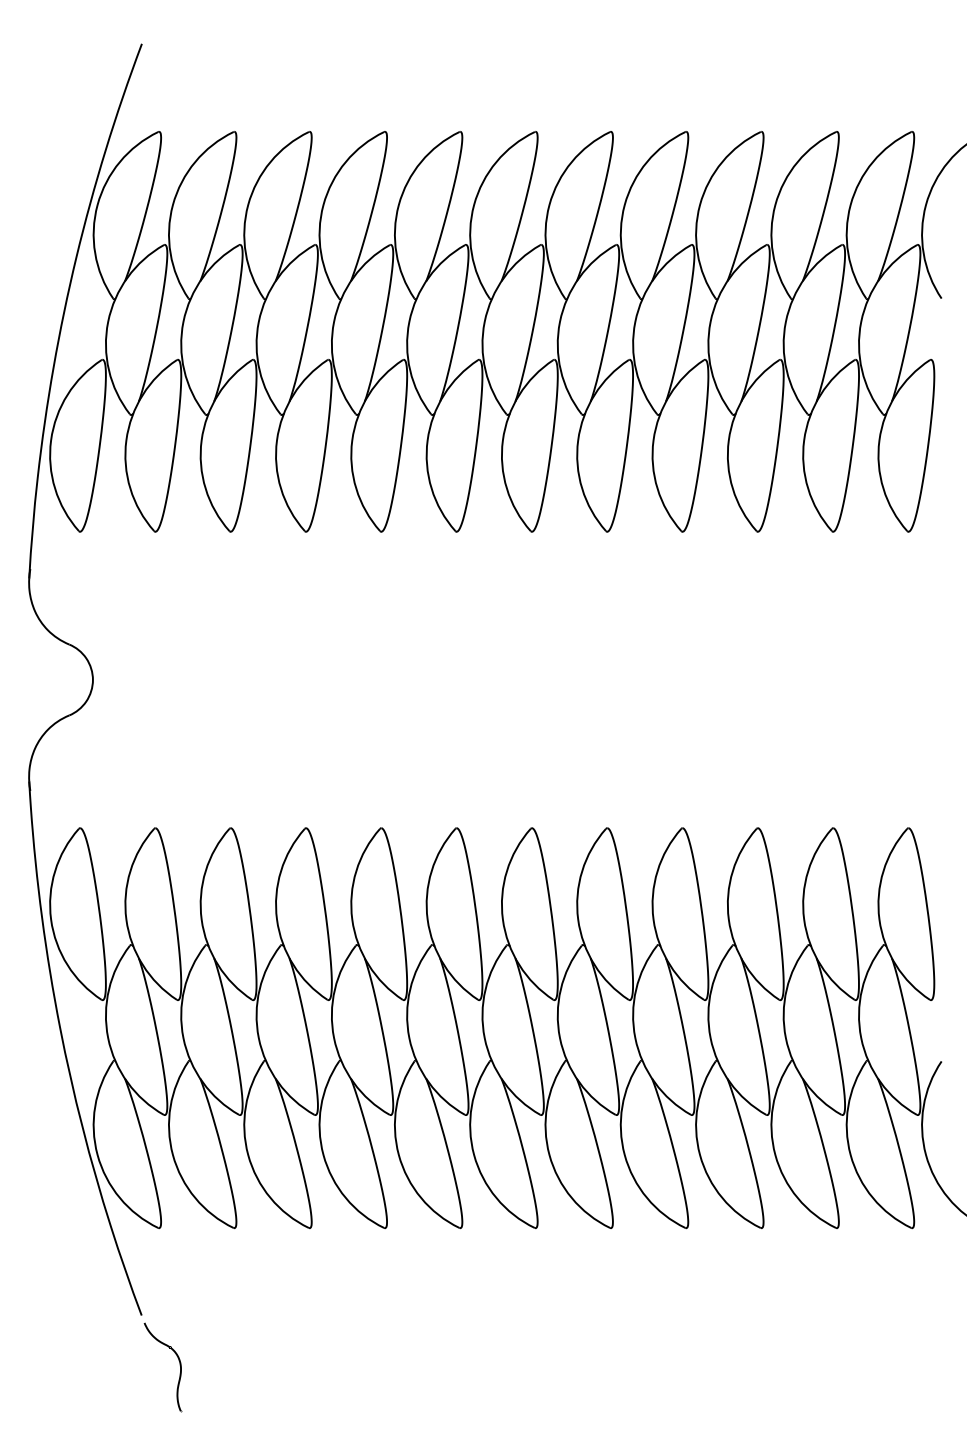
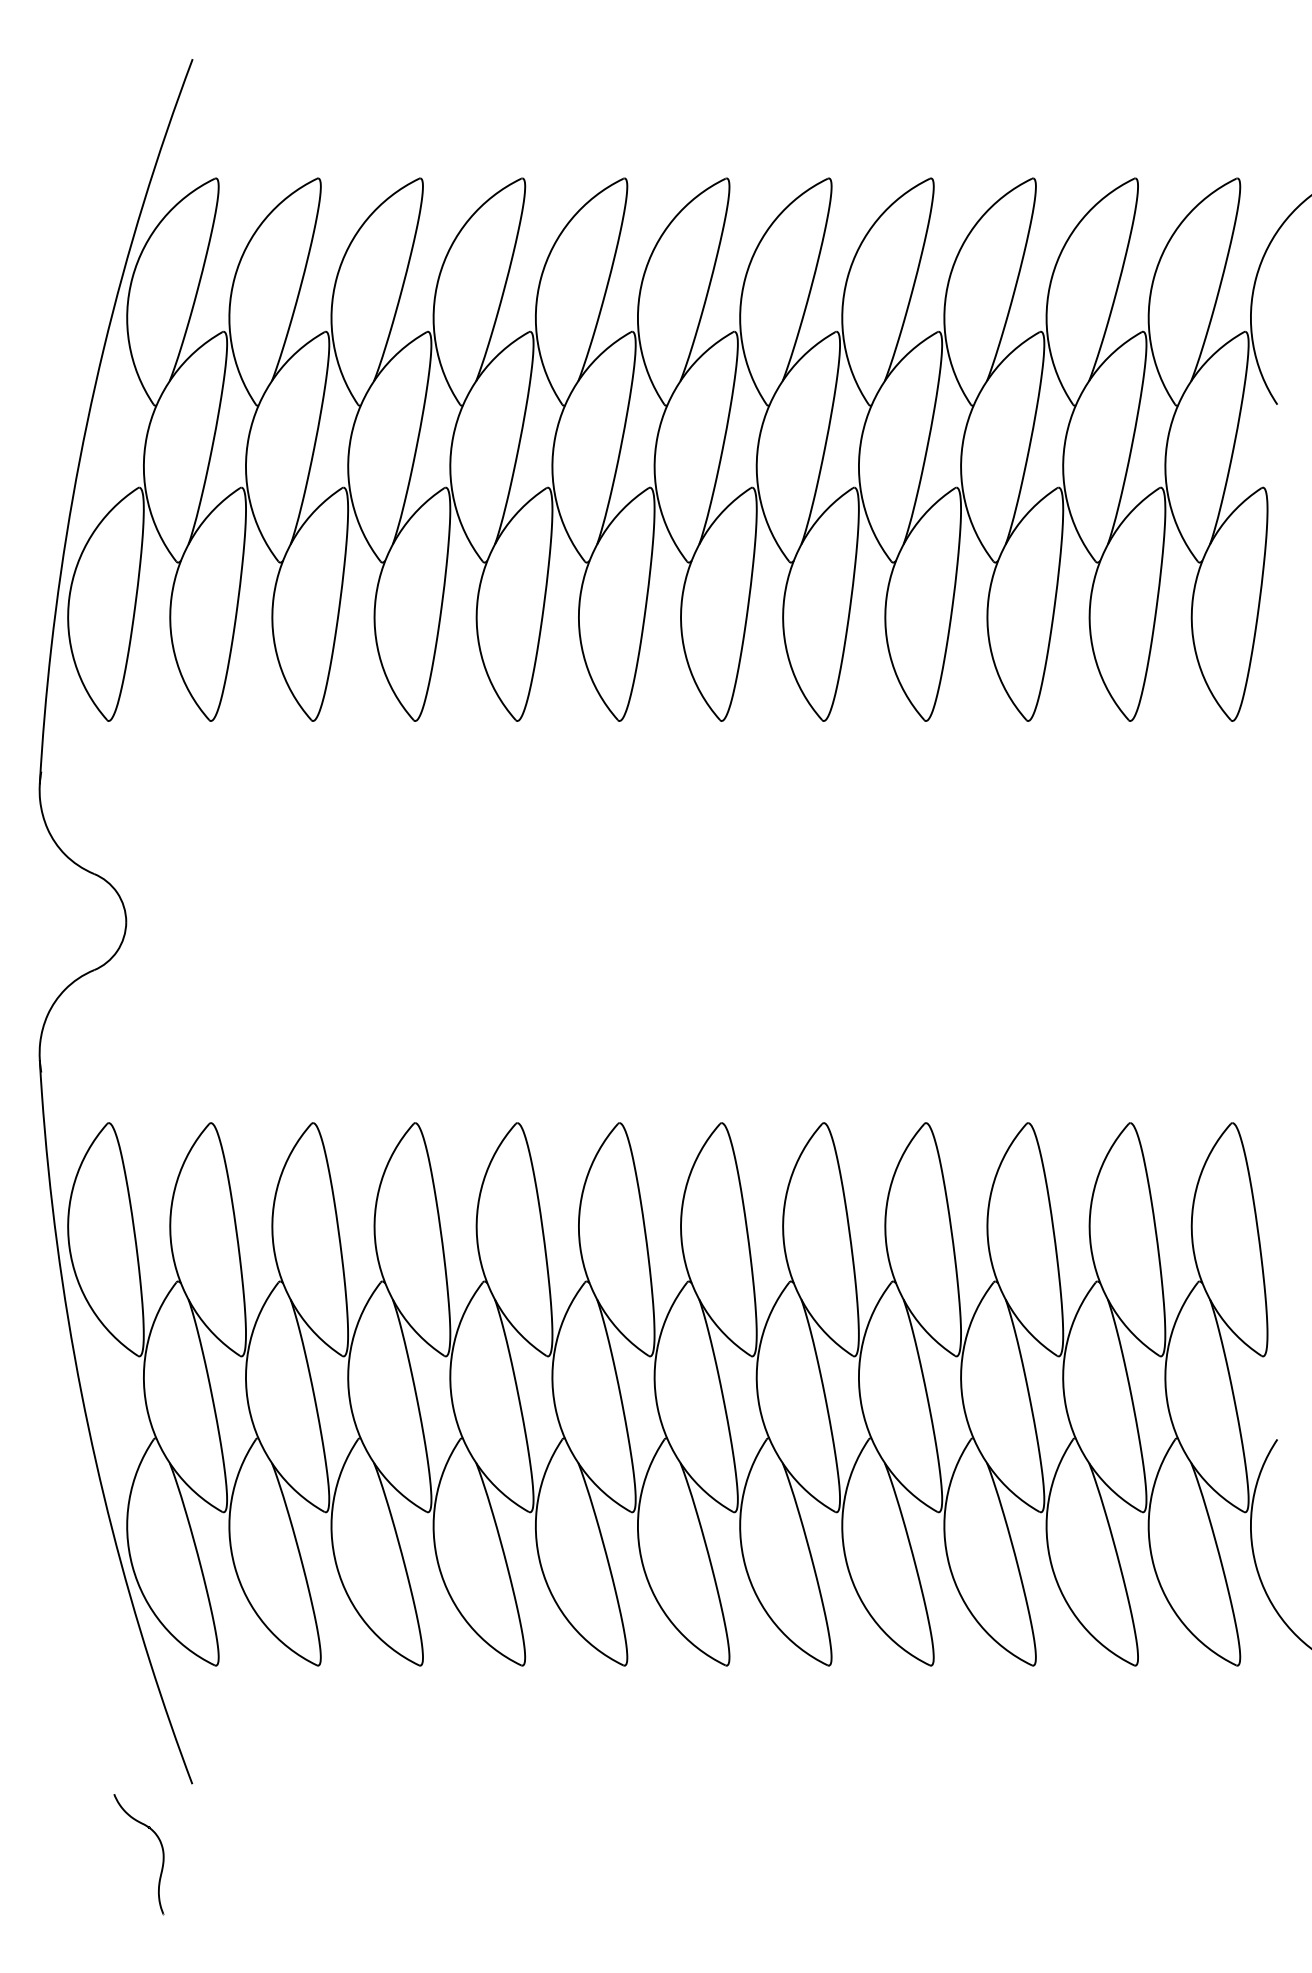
part: (179, 1362) -> (161, 1848), moved

